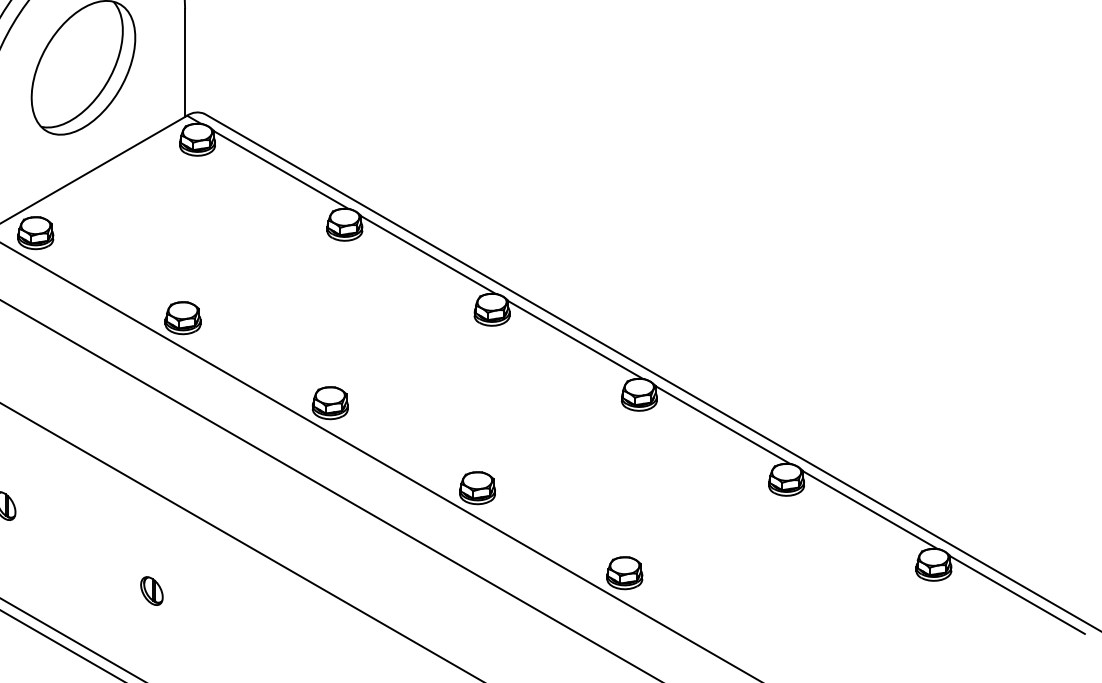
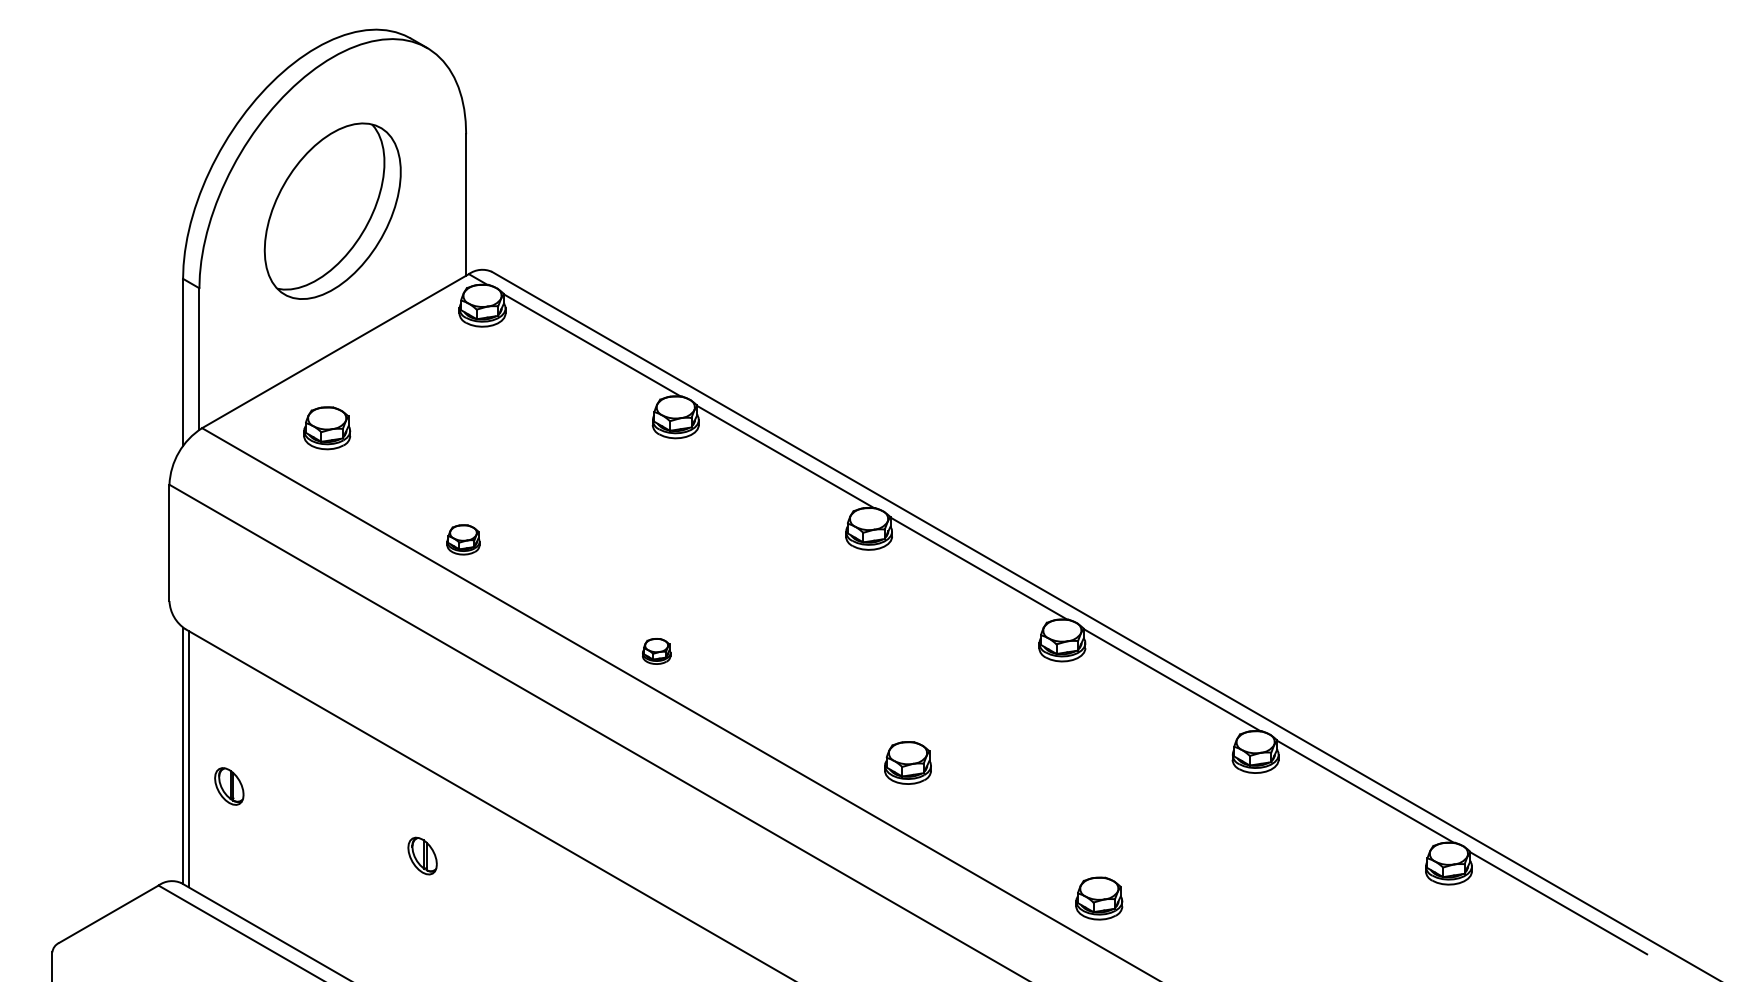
part: (36, 233) -> (327, 428), moved
part: (183, 317) -> (463, 539), size x0.7
part: (330, 403) -> (656, 651), size x0.6
part: (477, 487) -> (907, 762), moved
part: (624, 573) -> (1099, 898), moved
part: (151, 590) -> (422, 855), moved

